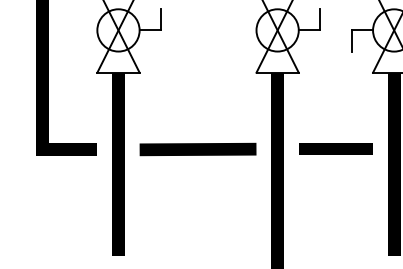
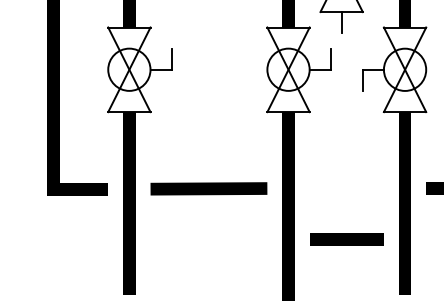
line: (335, 149) -> (346, 239), moved

